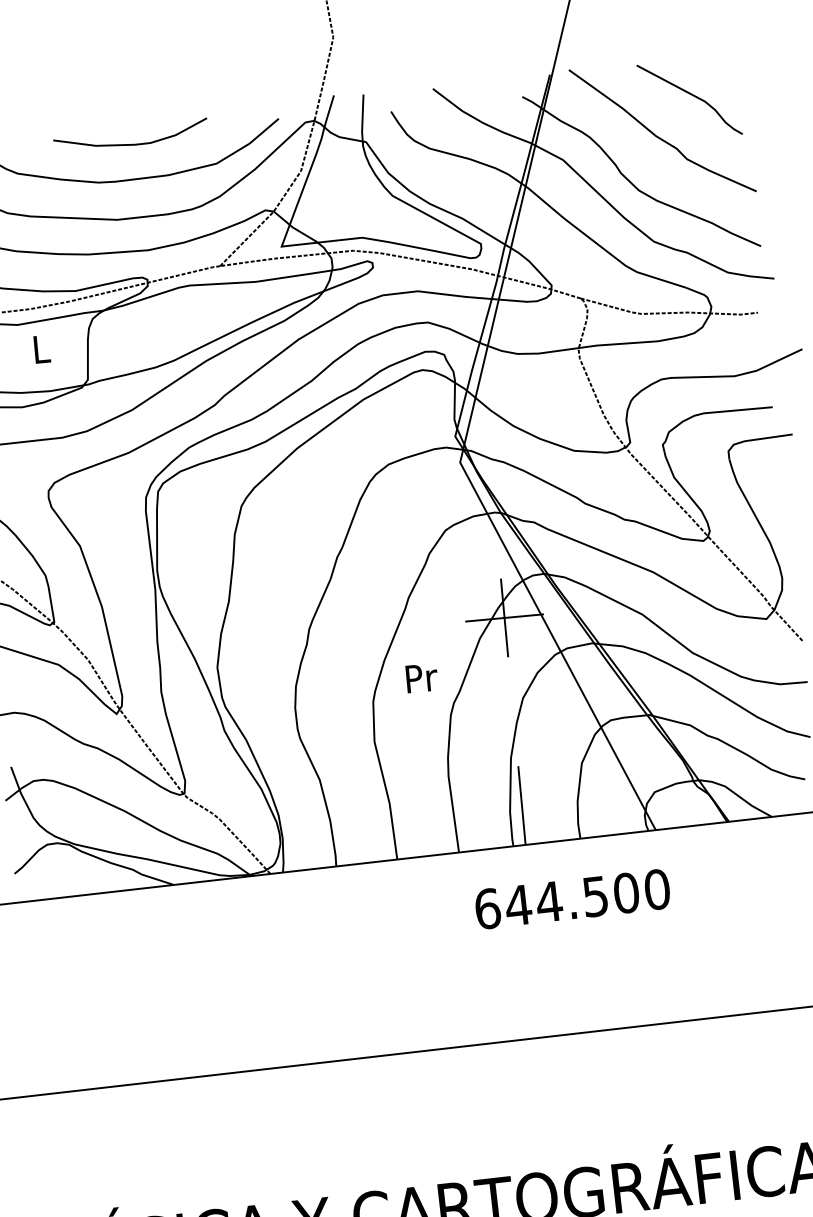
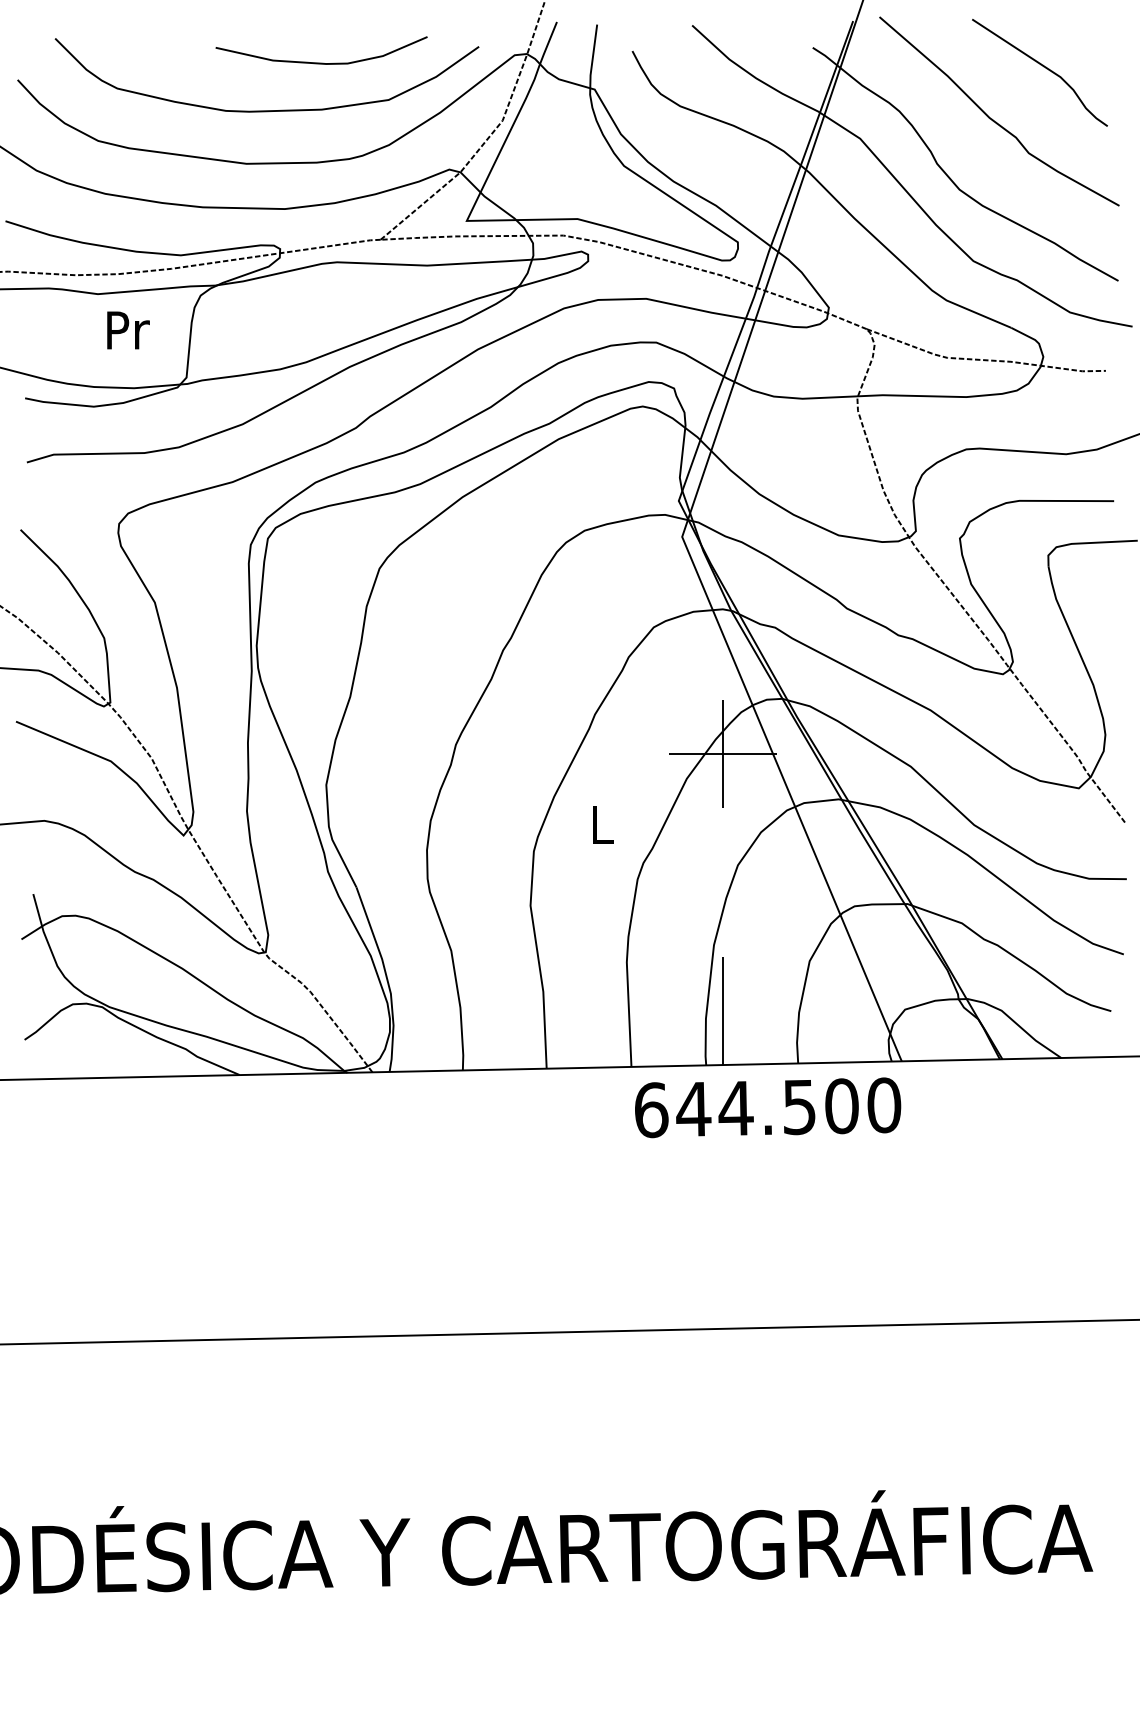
curve: (131, 143) -> (321, 62), moved
text: (42, 349) -> (128, 330), L -> Pr
text: (422, 678) -> (603, 825), Pr -> L
text: (572, 899) -> (768, 1107), moved

